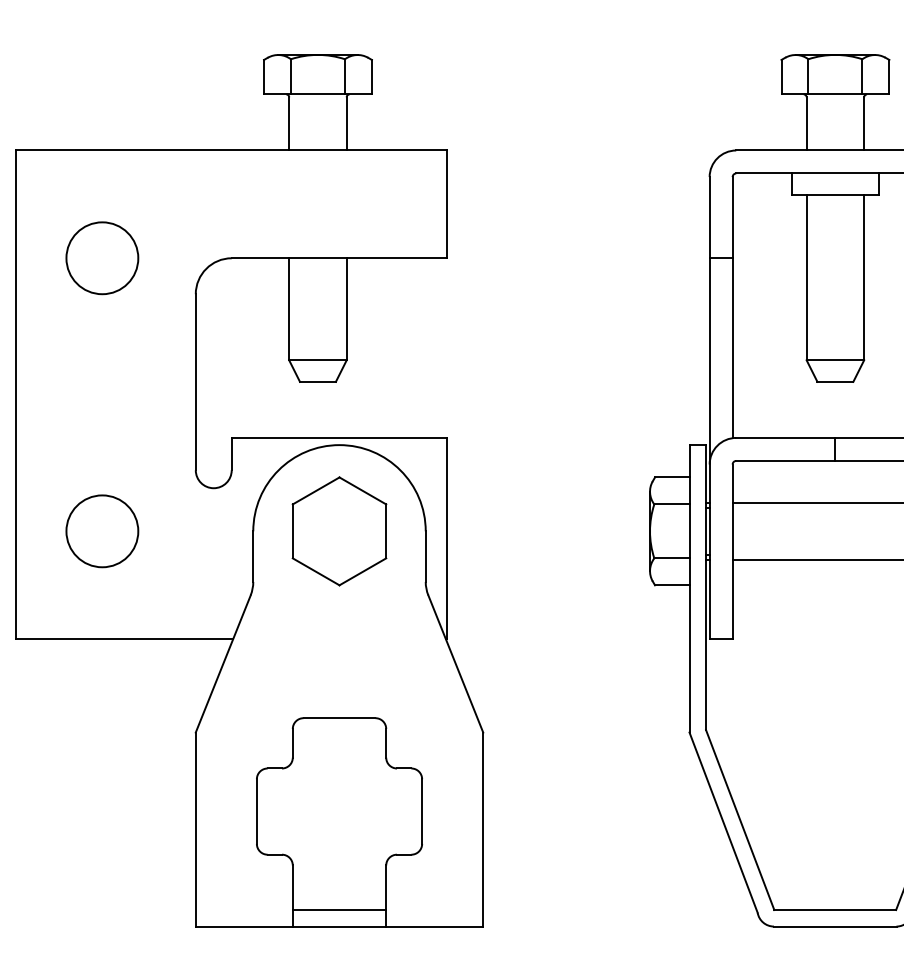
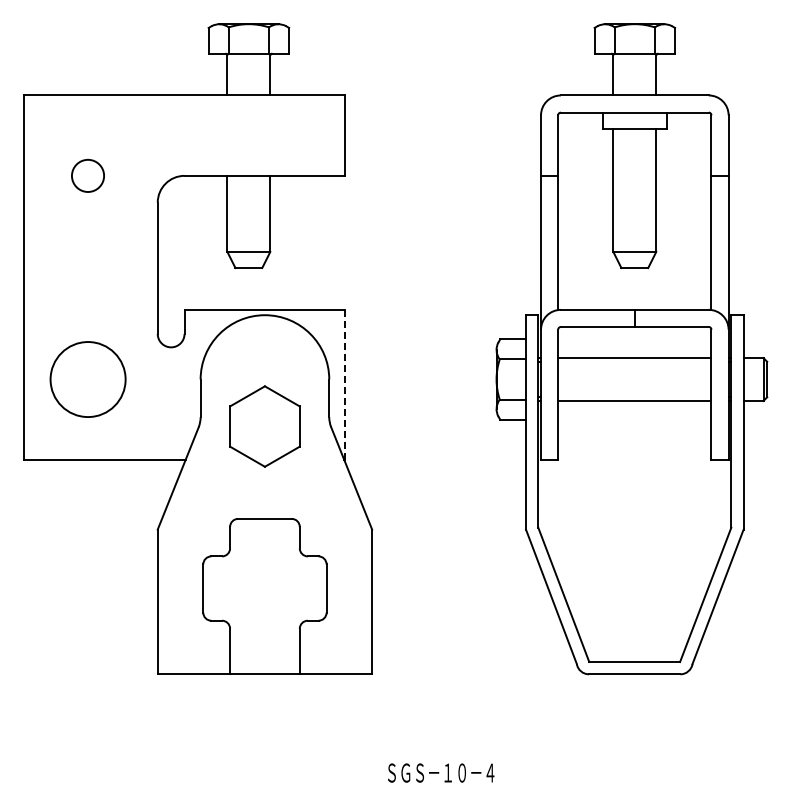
circle: (101, 257) -> (87, 175), size x0.6
circle: (101, 531) -> (87, 379), size x1.4
part: (338, 531) -> (264, 426), moved
line: (447, 538) -> (345, 384), solid -> dashed
line: (338, 909) -> (264, 661), removed

